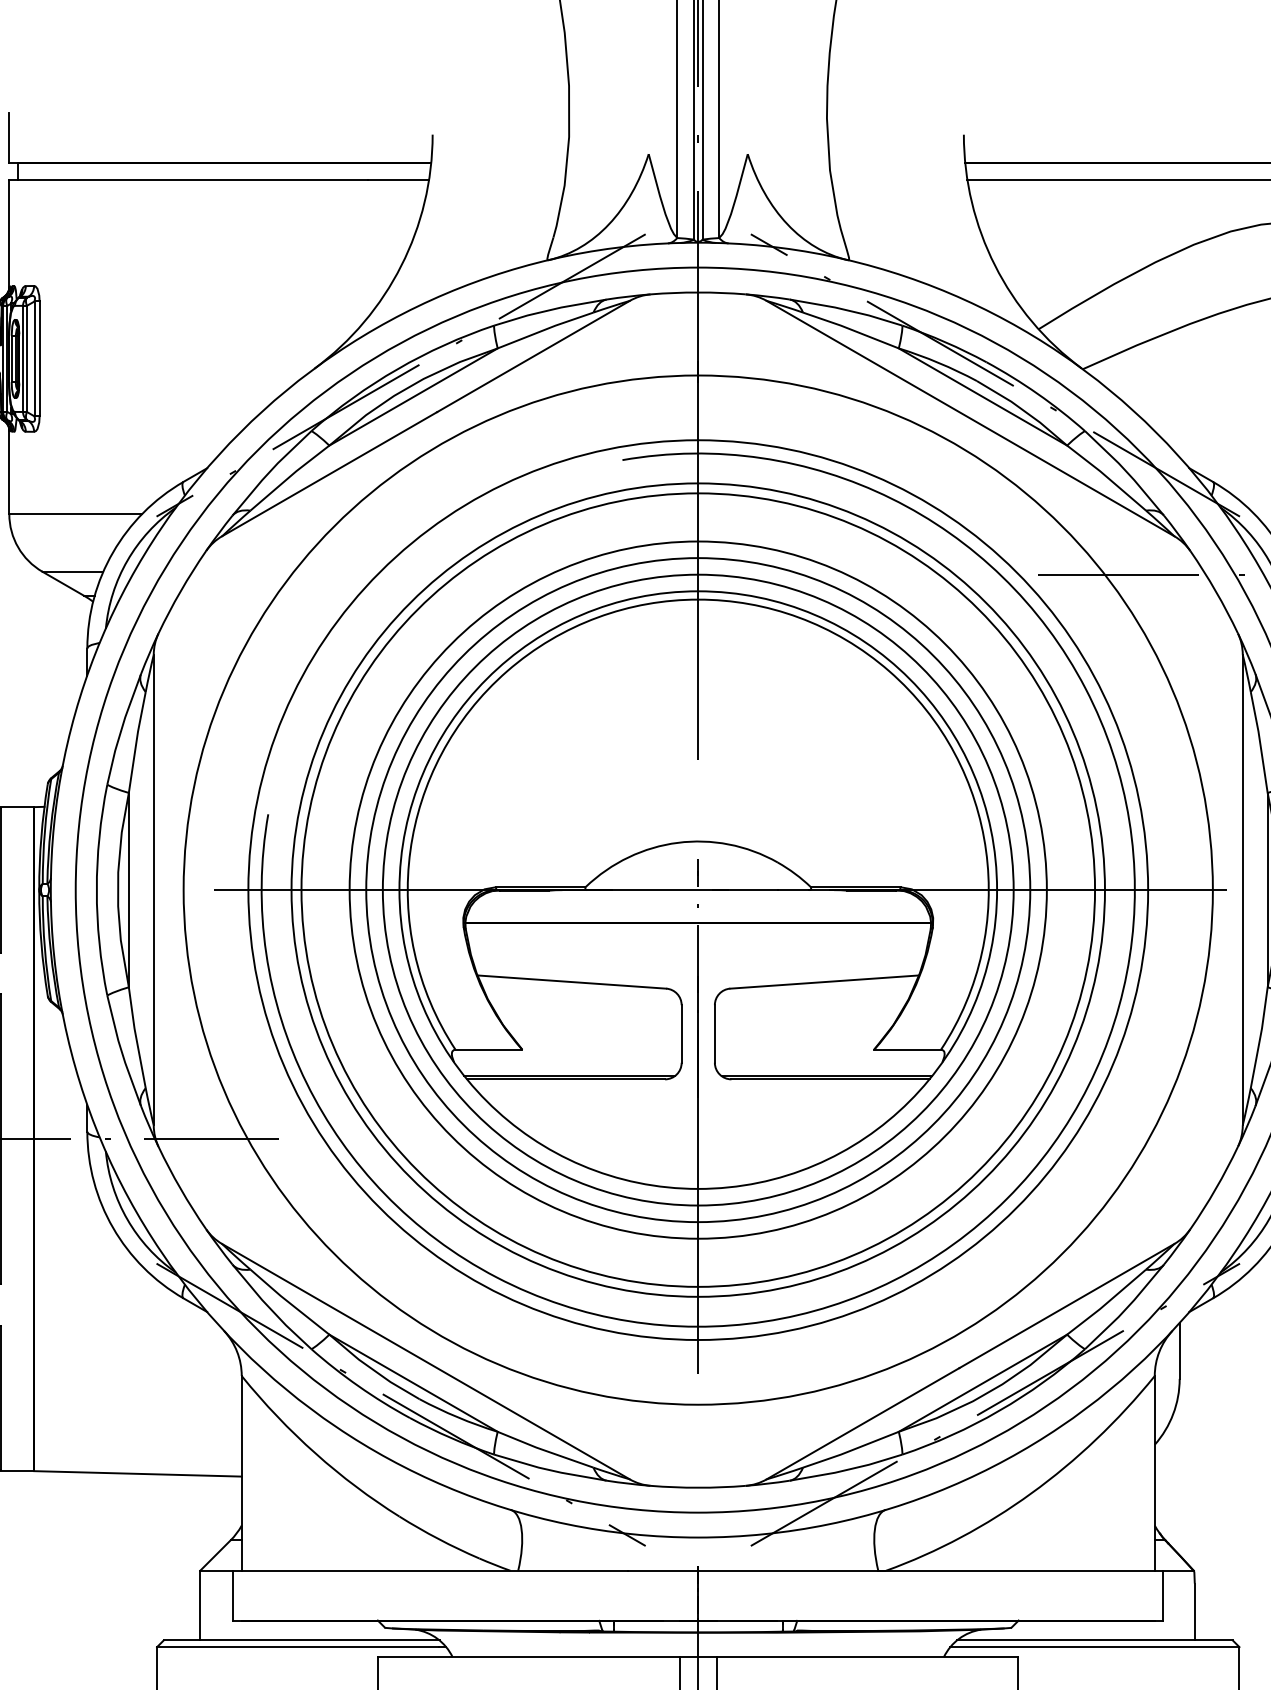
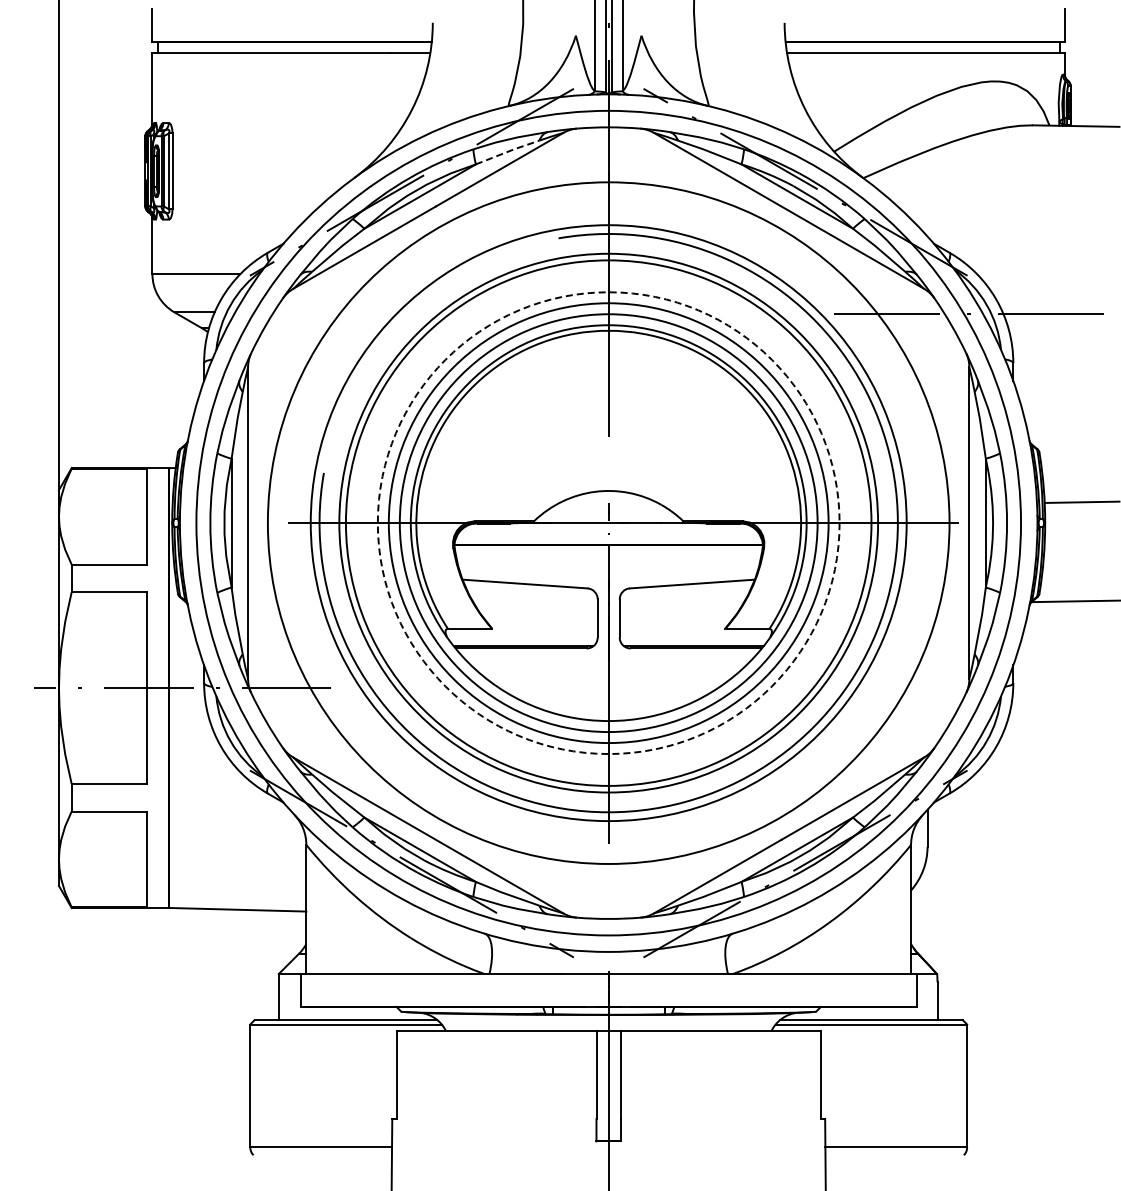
line: (545, 328) -> (507, 151), solid -> dashed
circle: (697, 890) -> (608, 523), solid -> dashed

